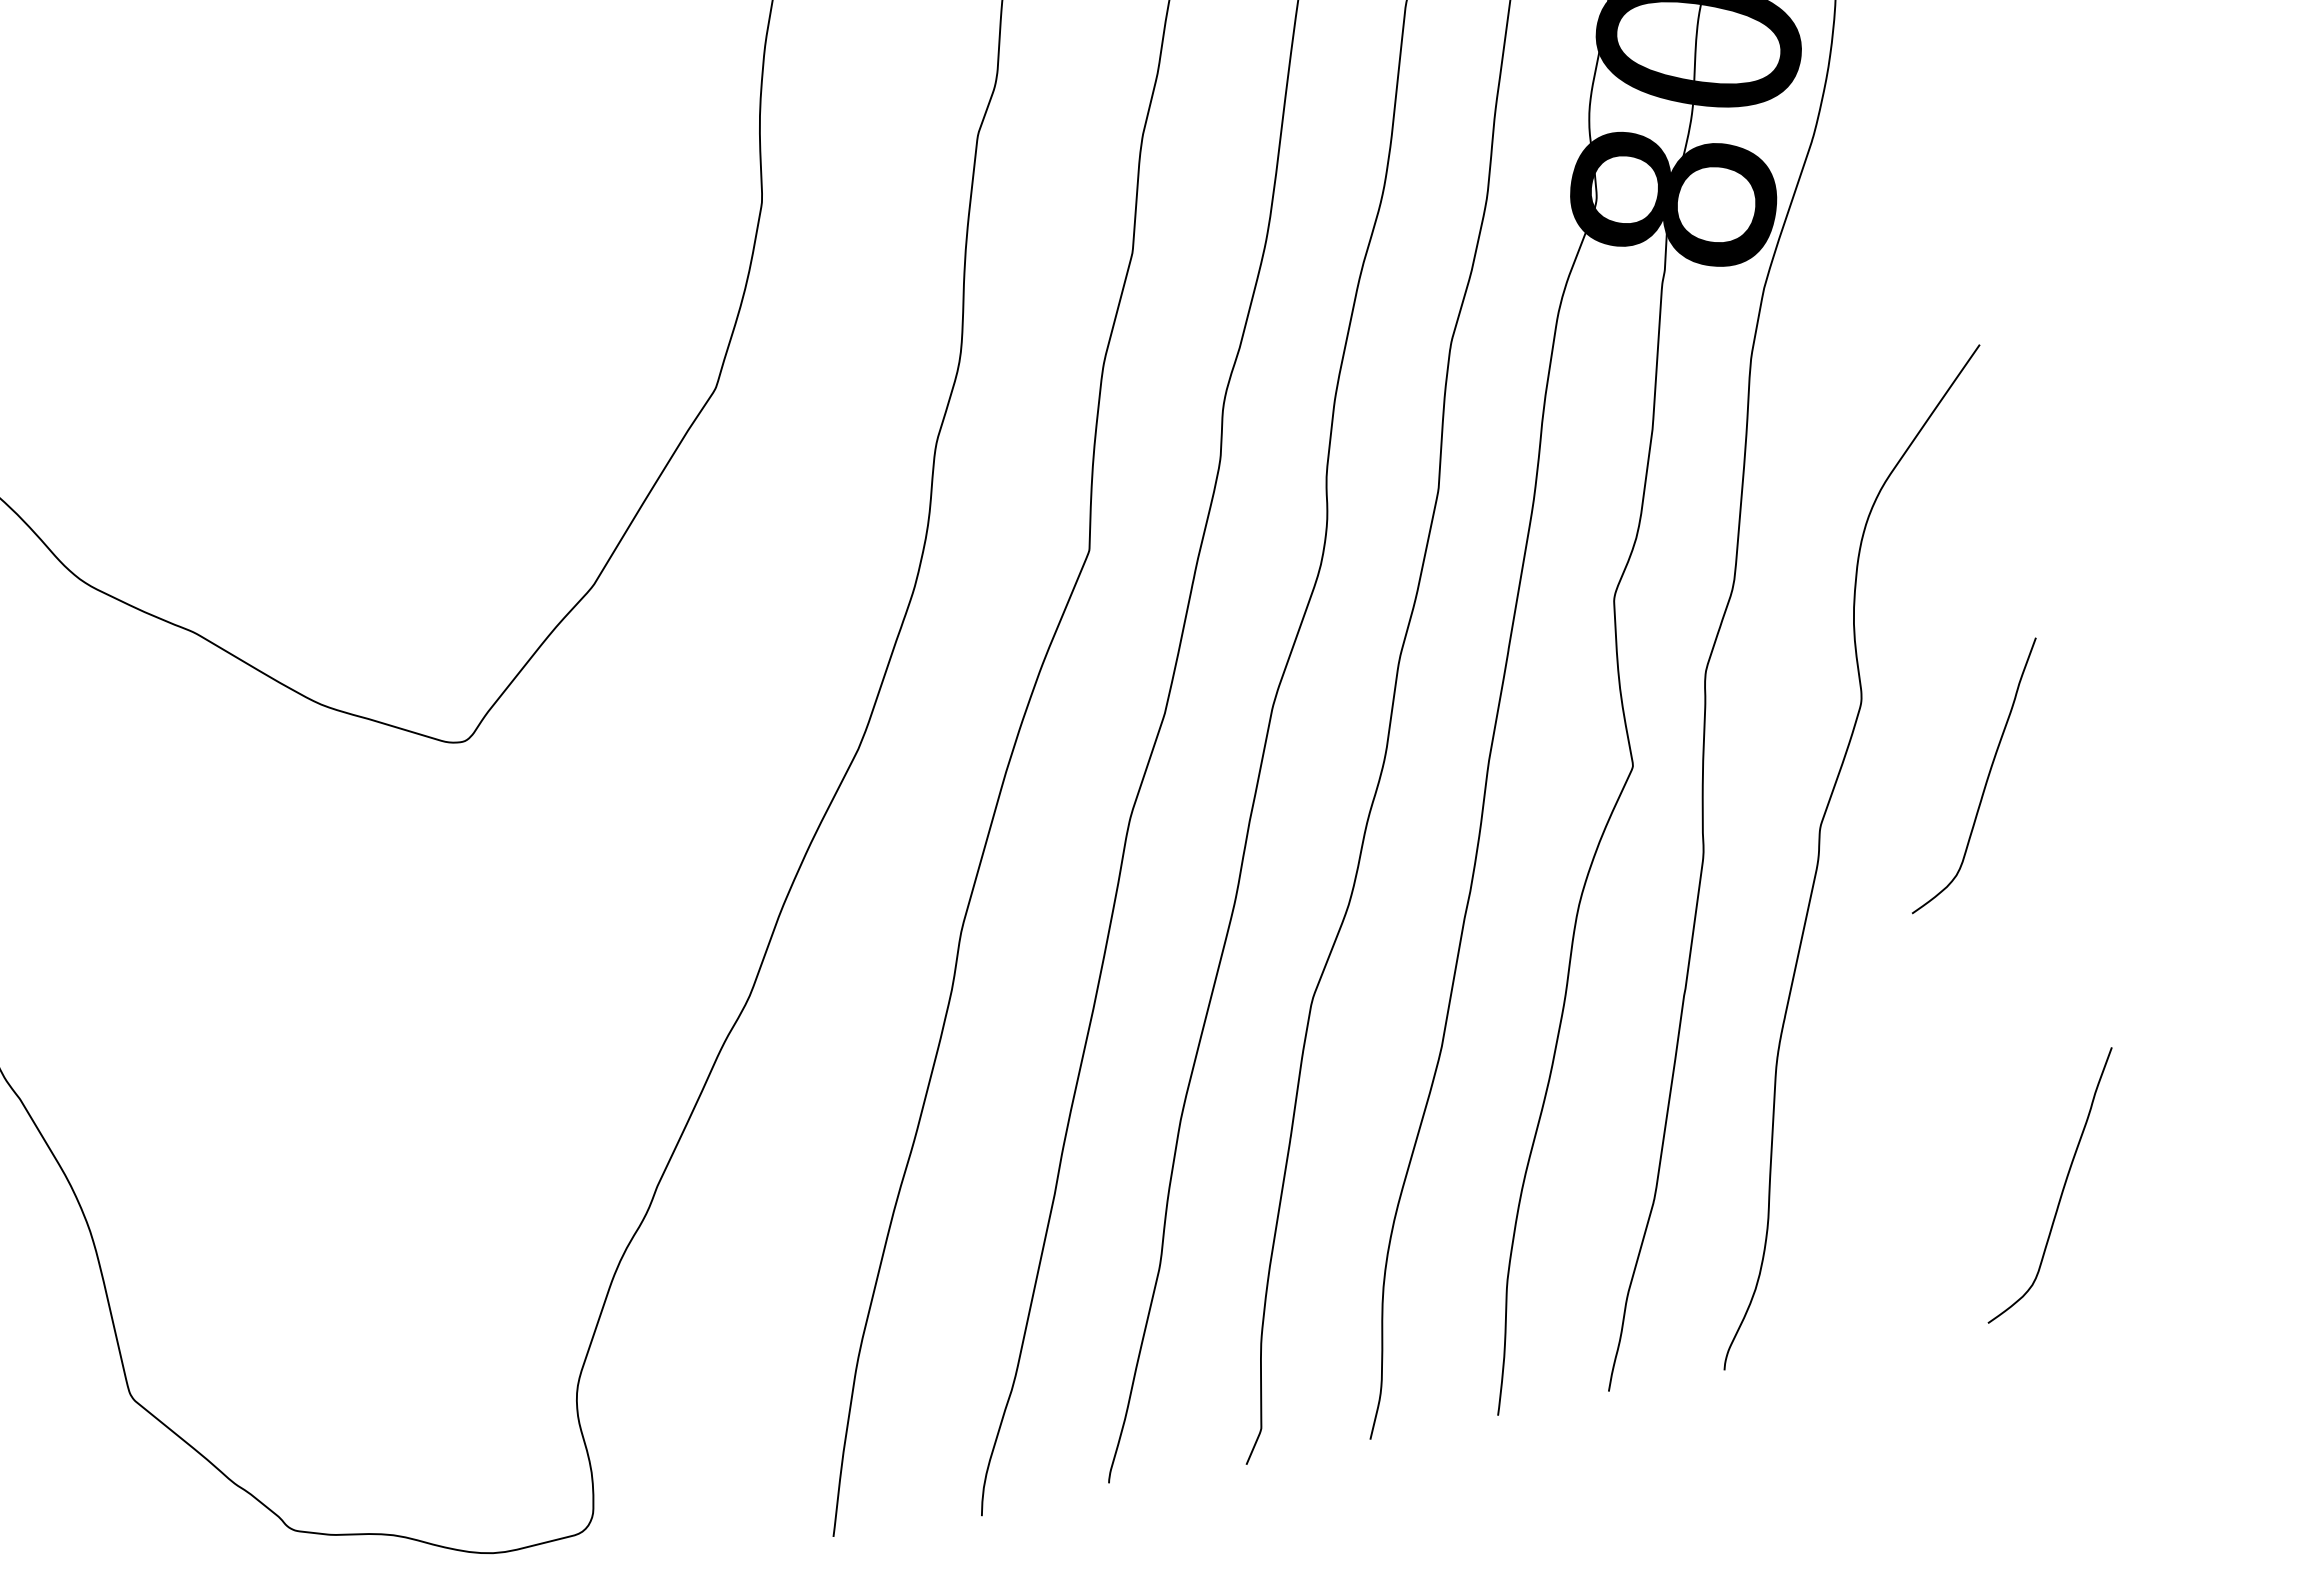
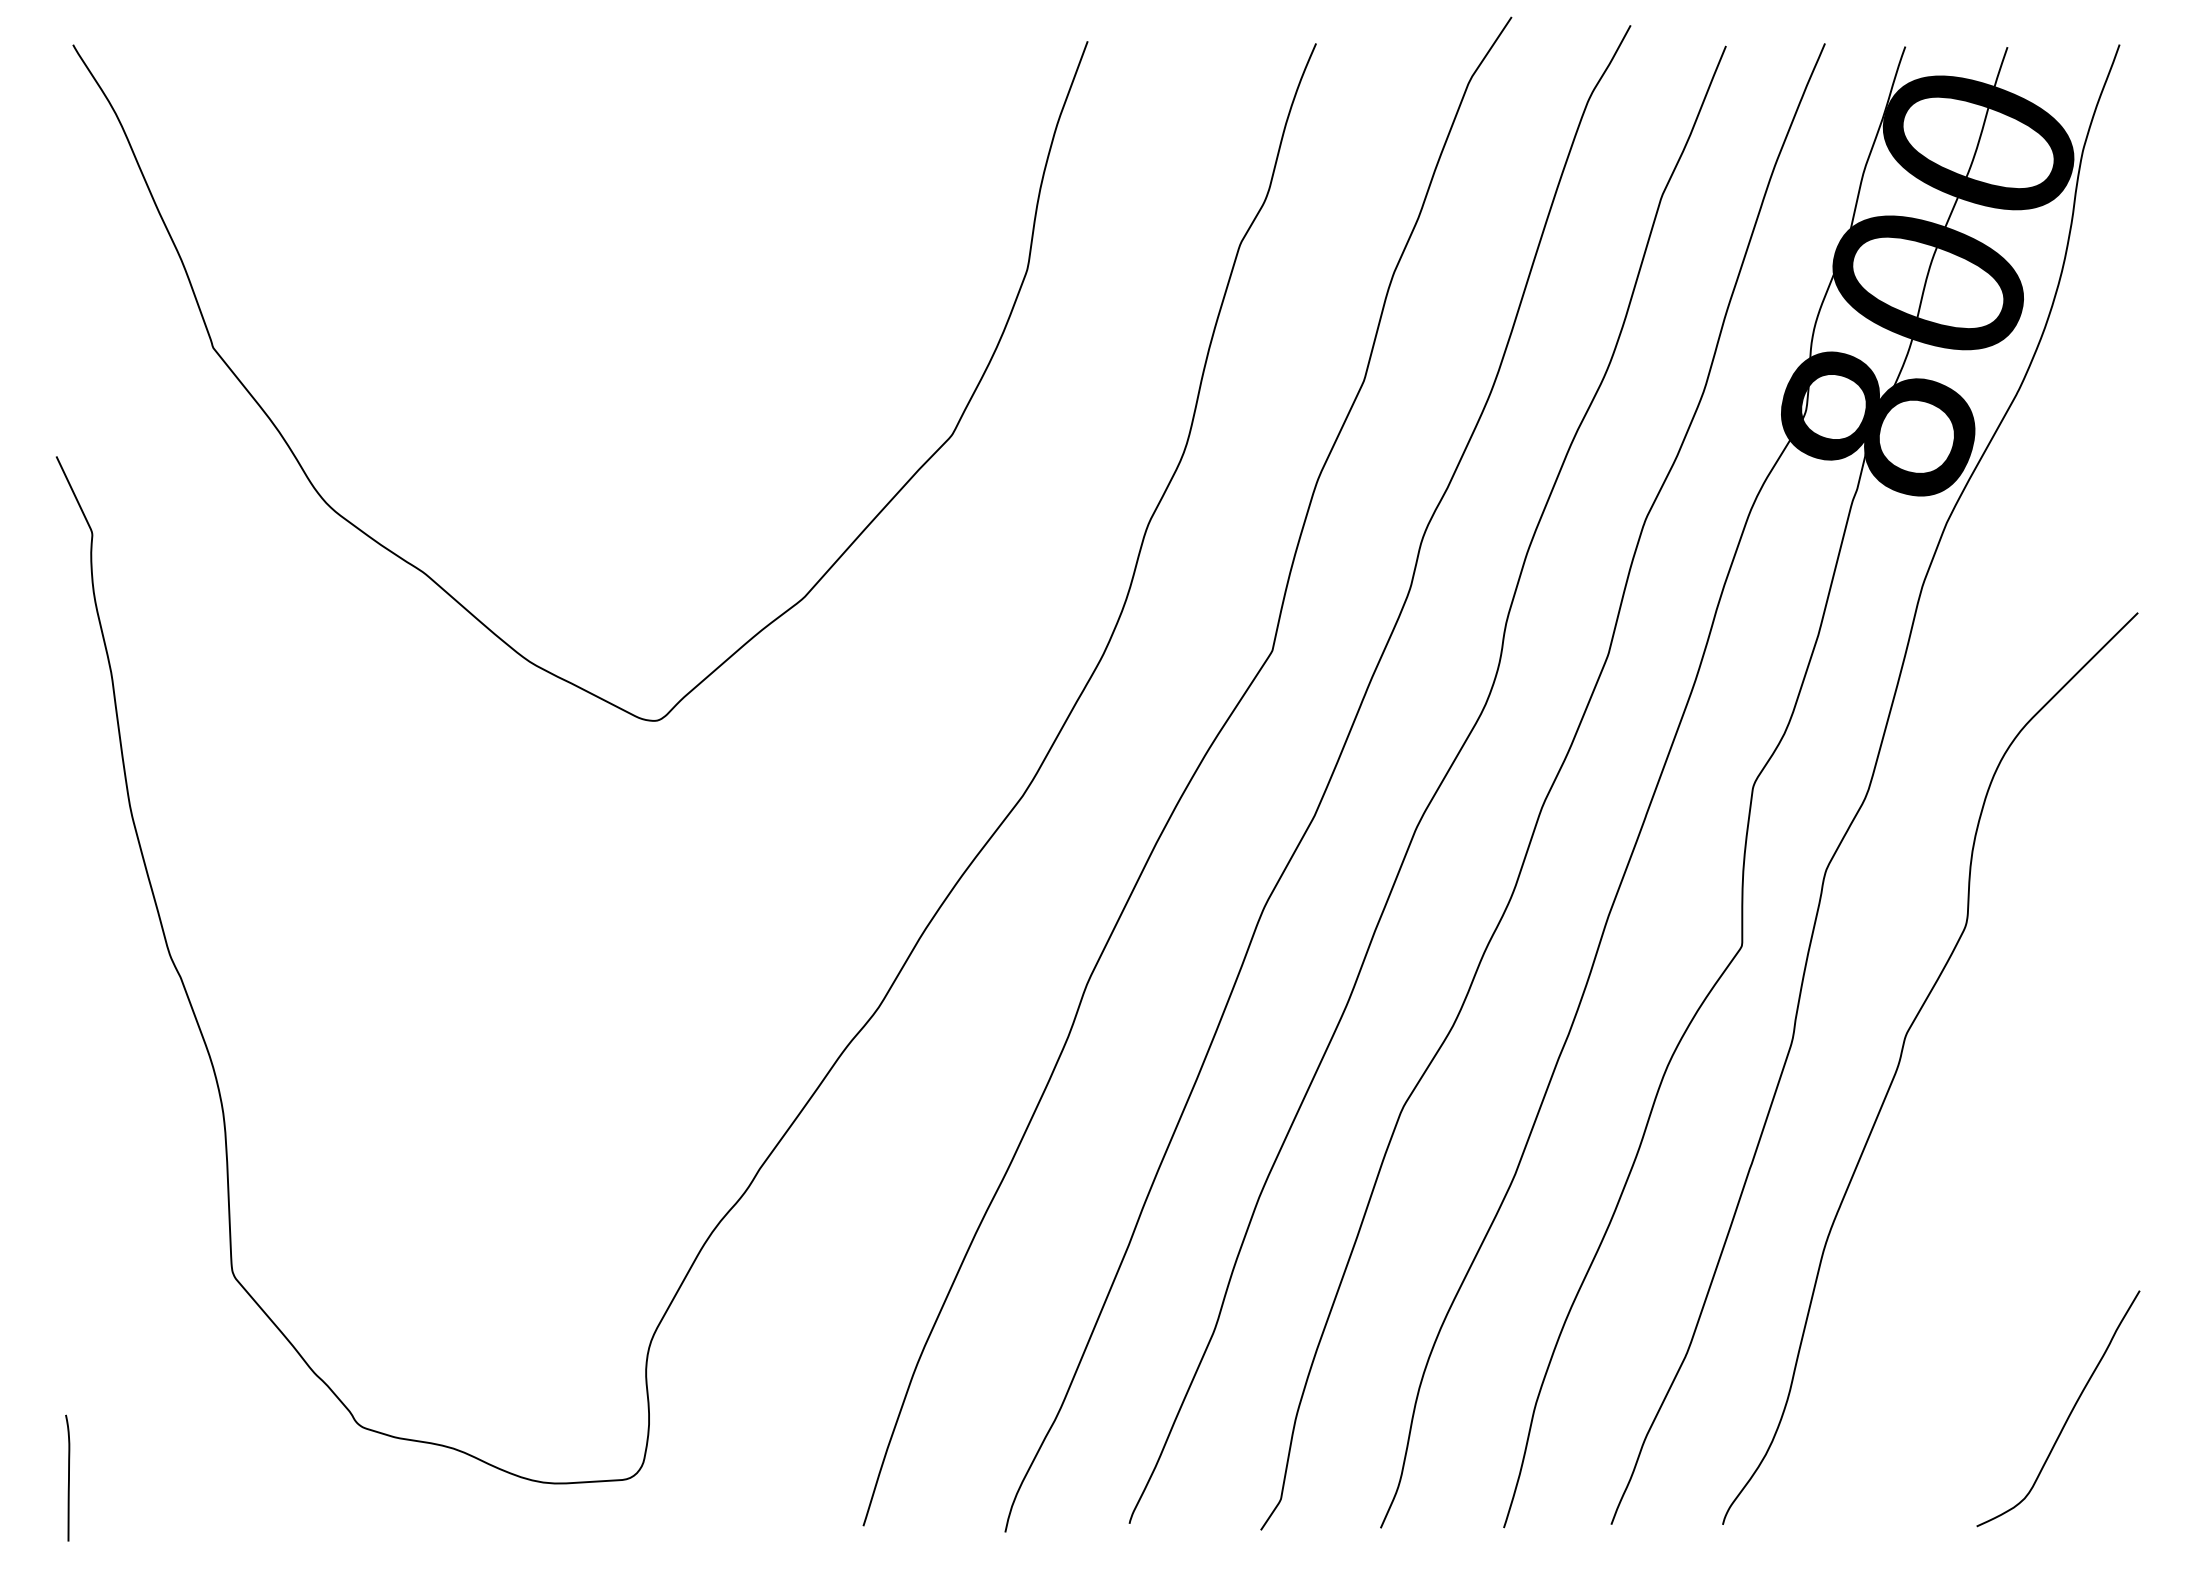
curve: (1986, 778) -> (2069, 1018), removed

